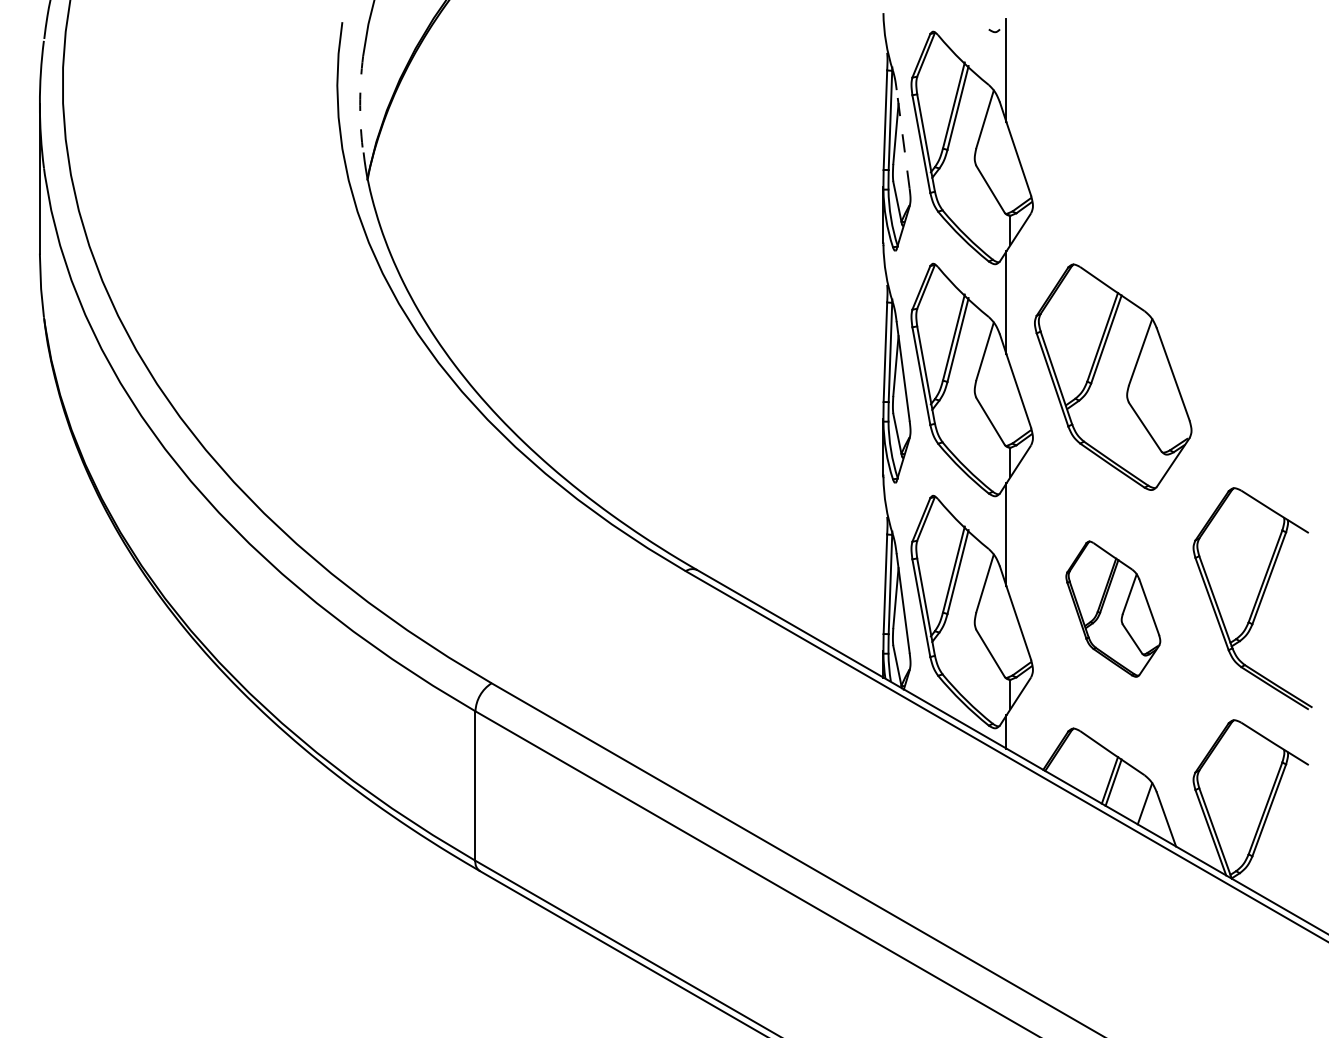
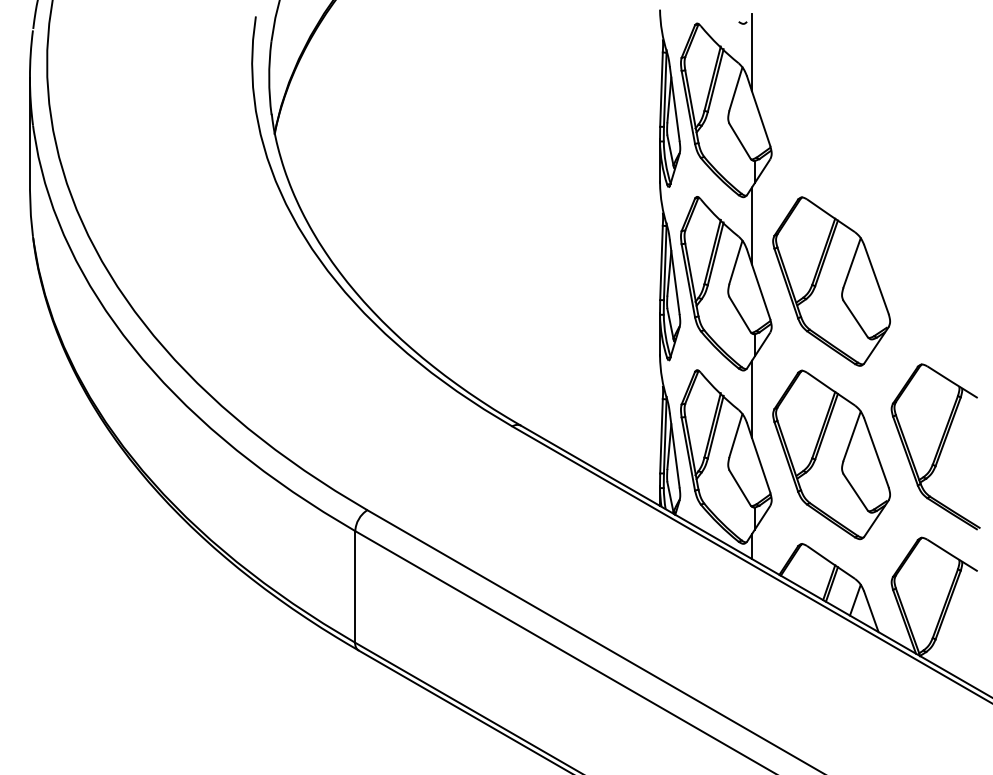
arc: (360, 105) -> (269, 78), dashed -> solid
line: (903, 139) -> (675, 104), dashed -> solid
part: (1113, 608) -> (831, 454), size x1.67

